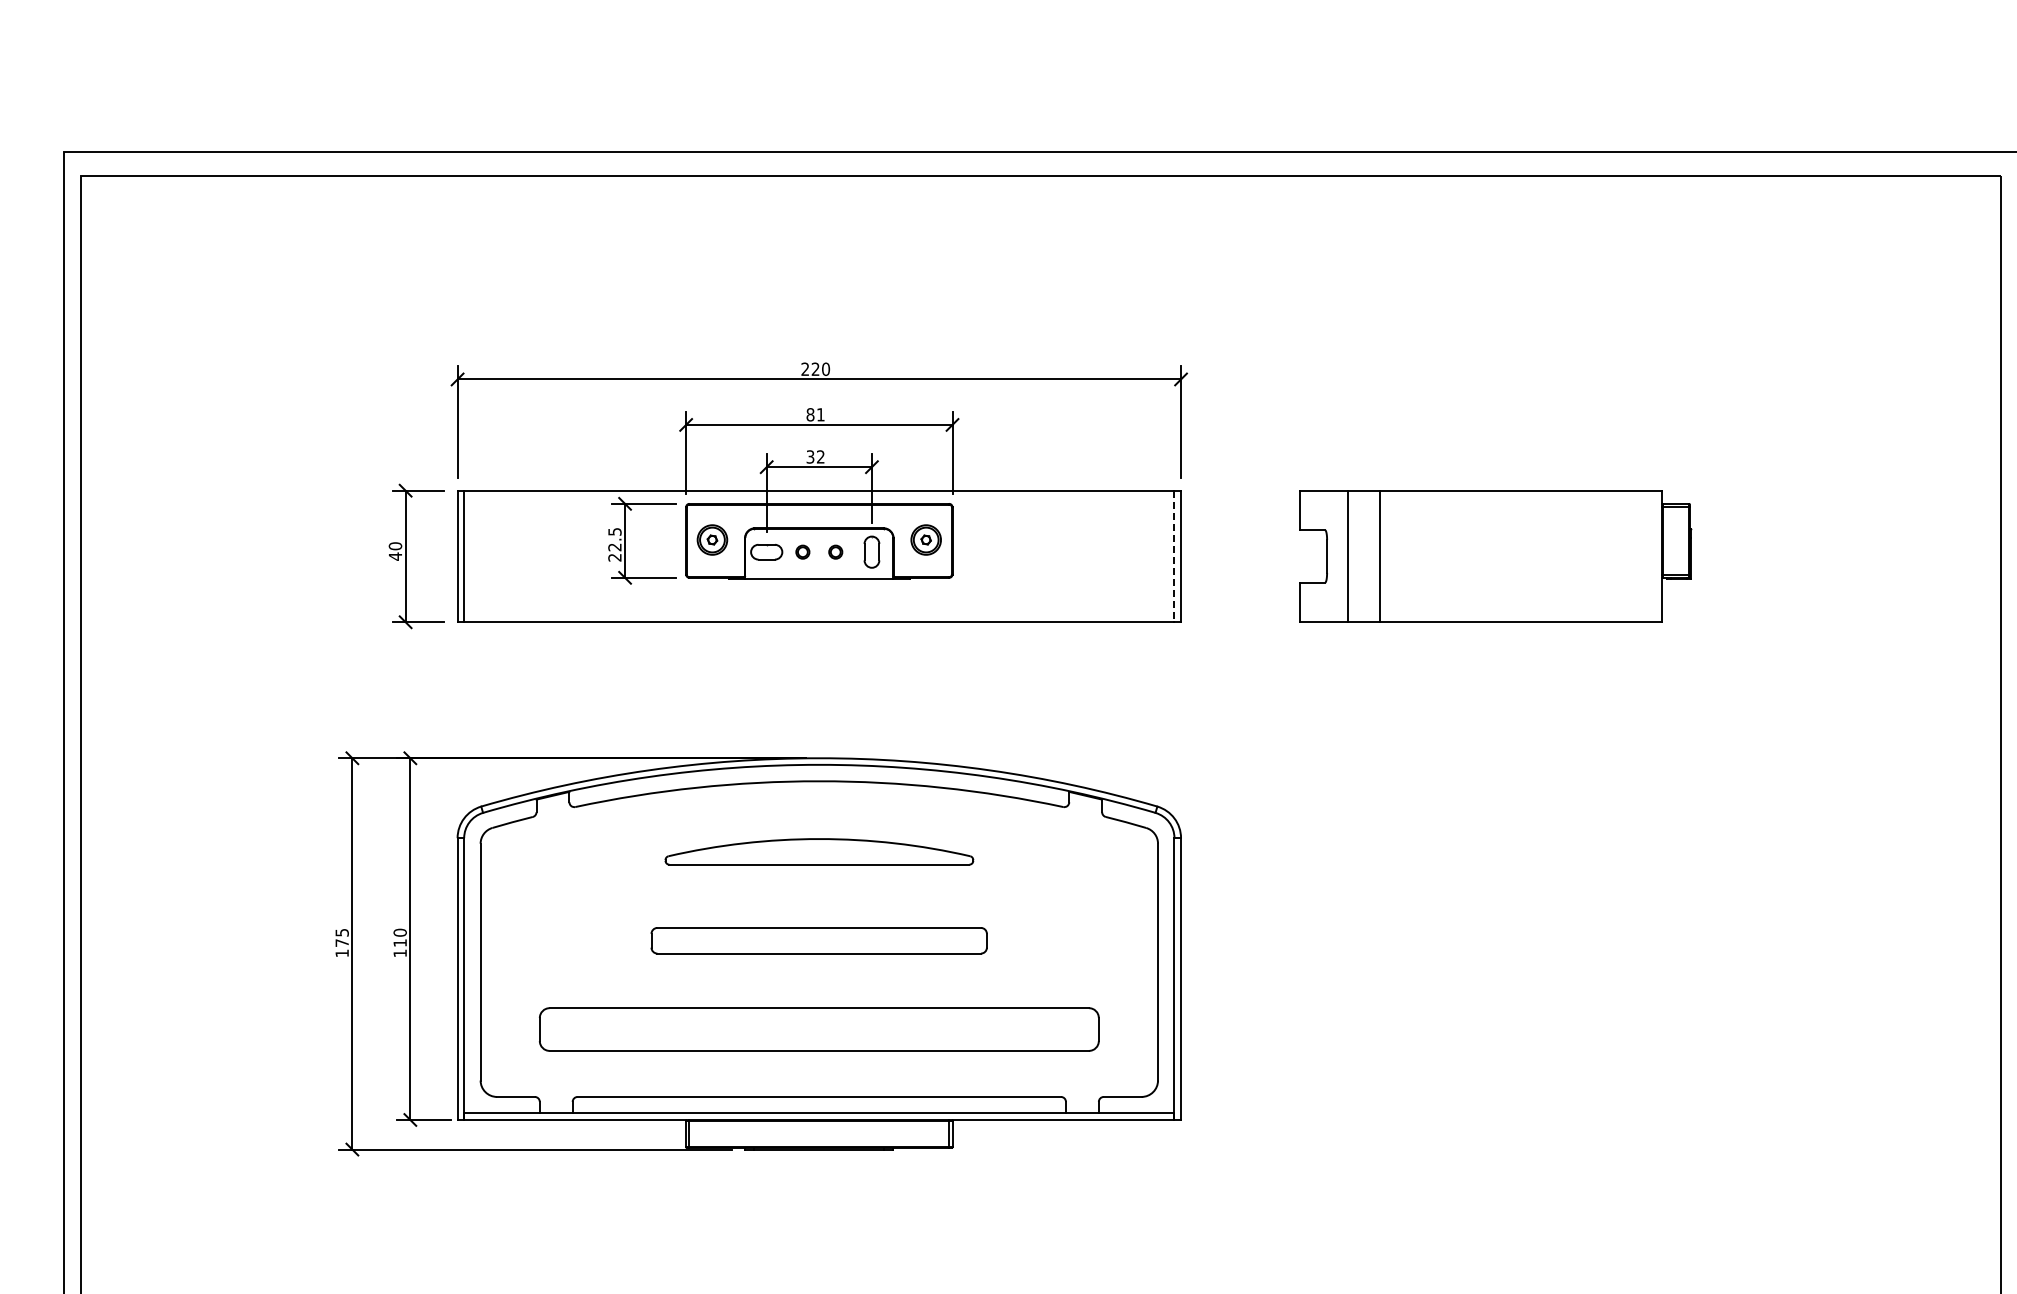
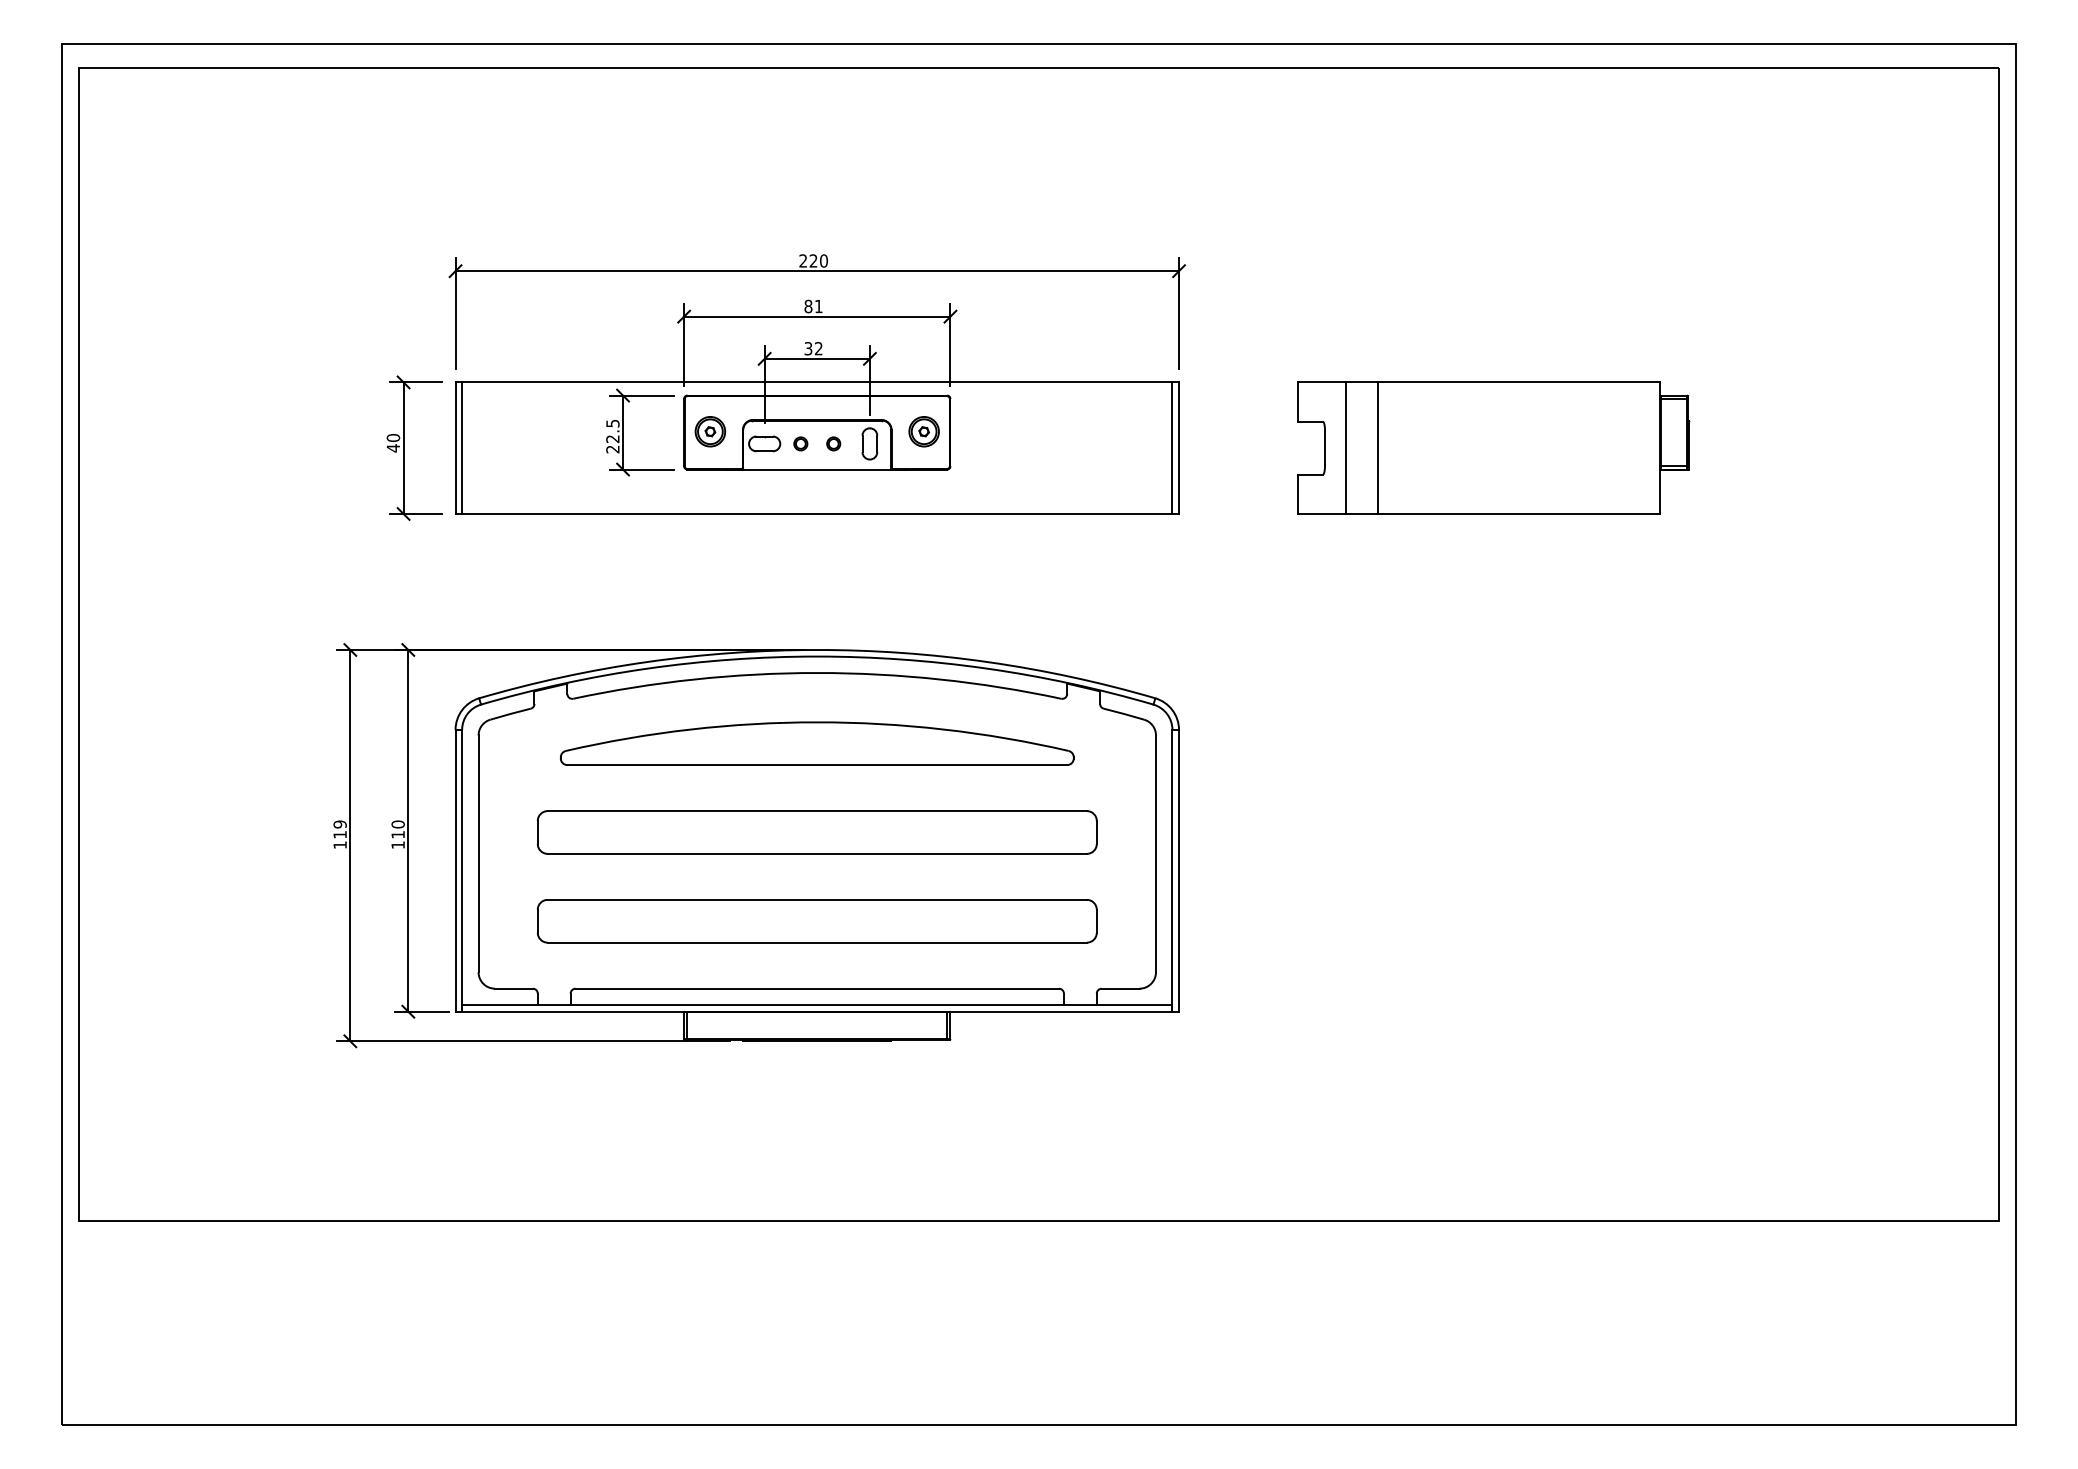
line: (1174, 556) -> (1172, 448), dashed -> solid
part: (819, 851) -> (817, 743), size x1.67
text: (341, 937) -> (339, 829), 175 -> 119
part: (818, 940) -> (816, 832), size x1.67

